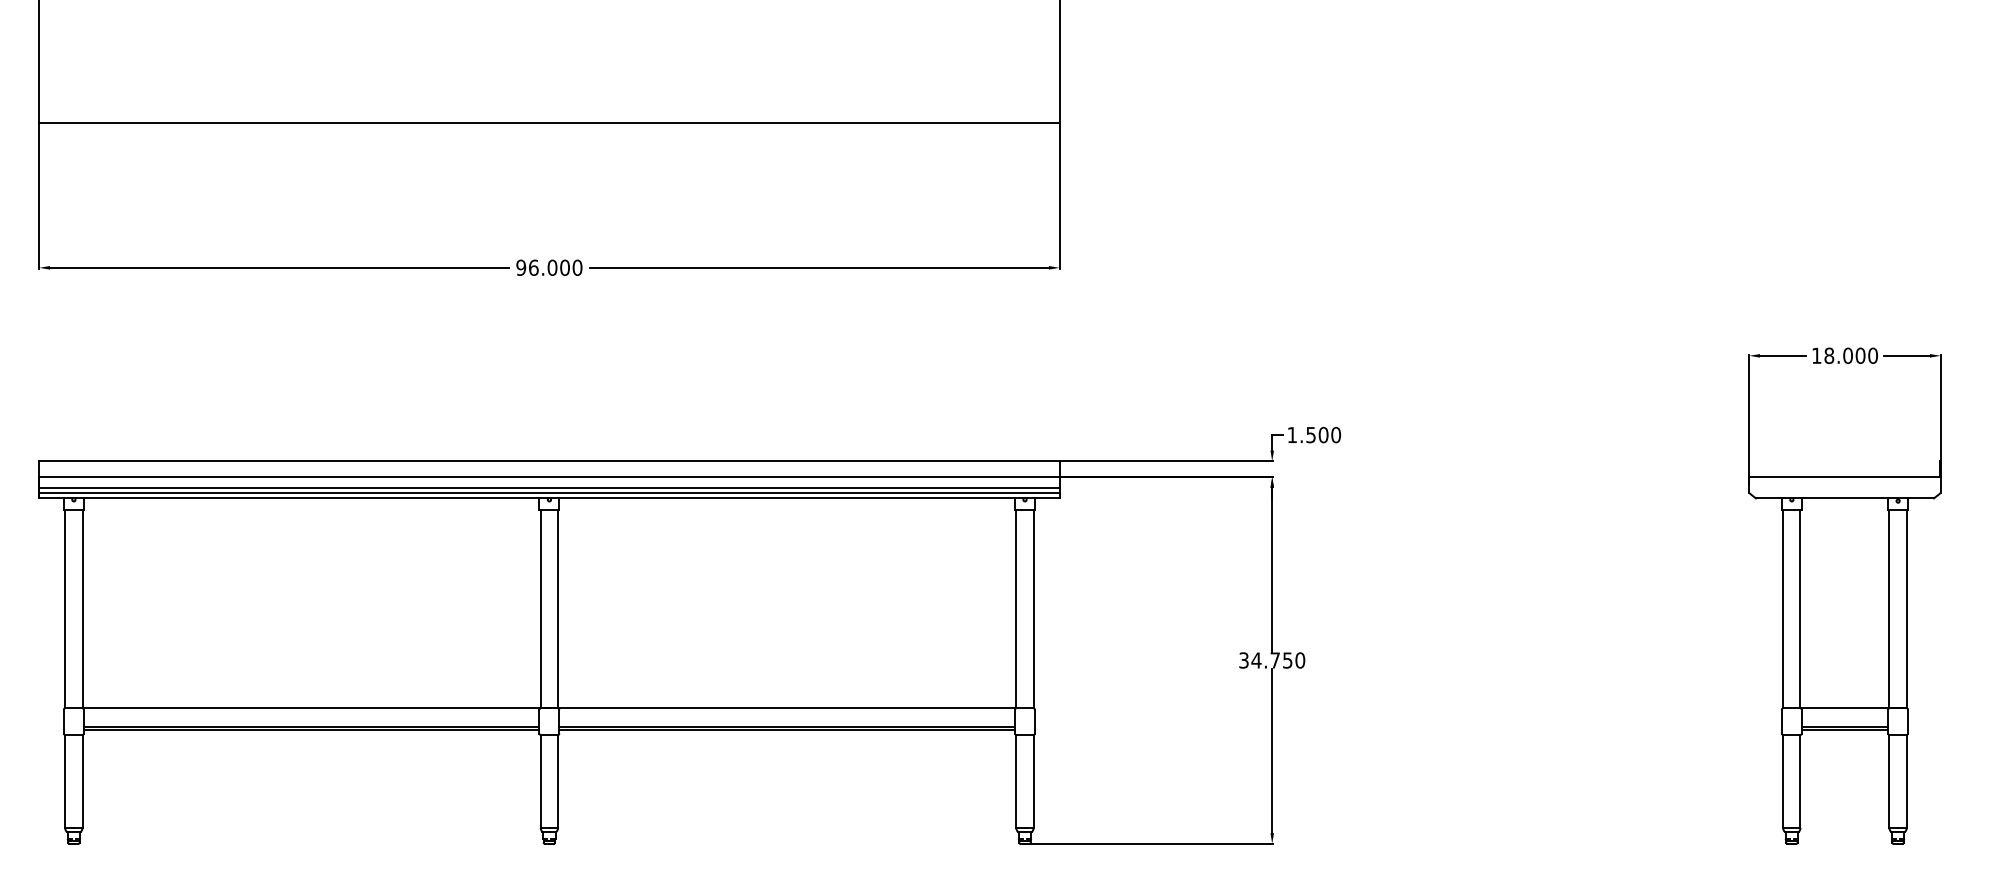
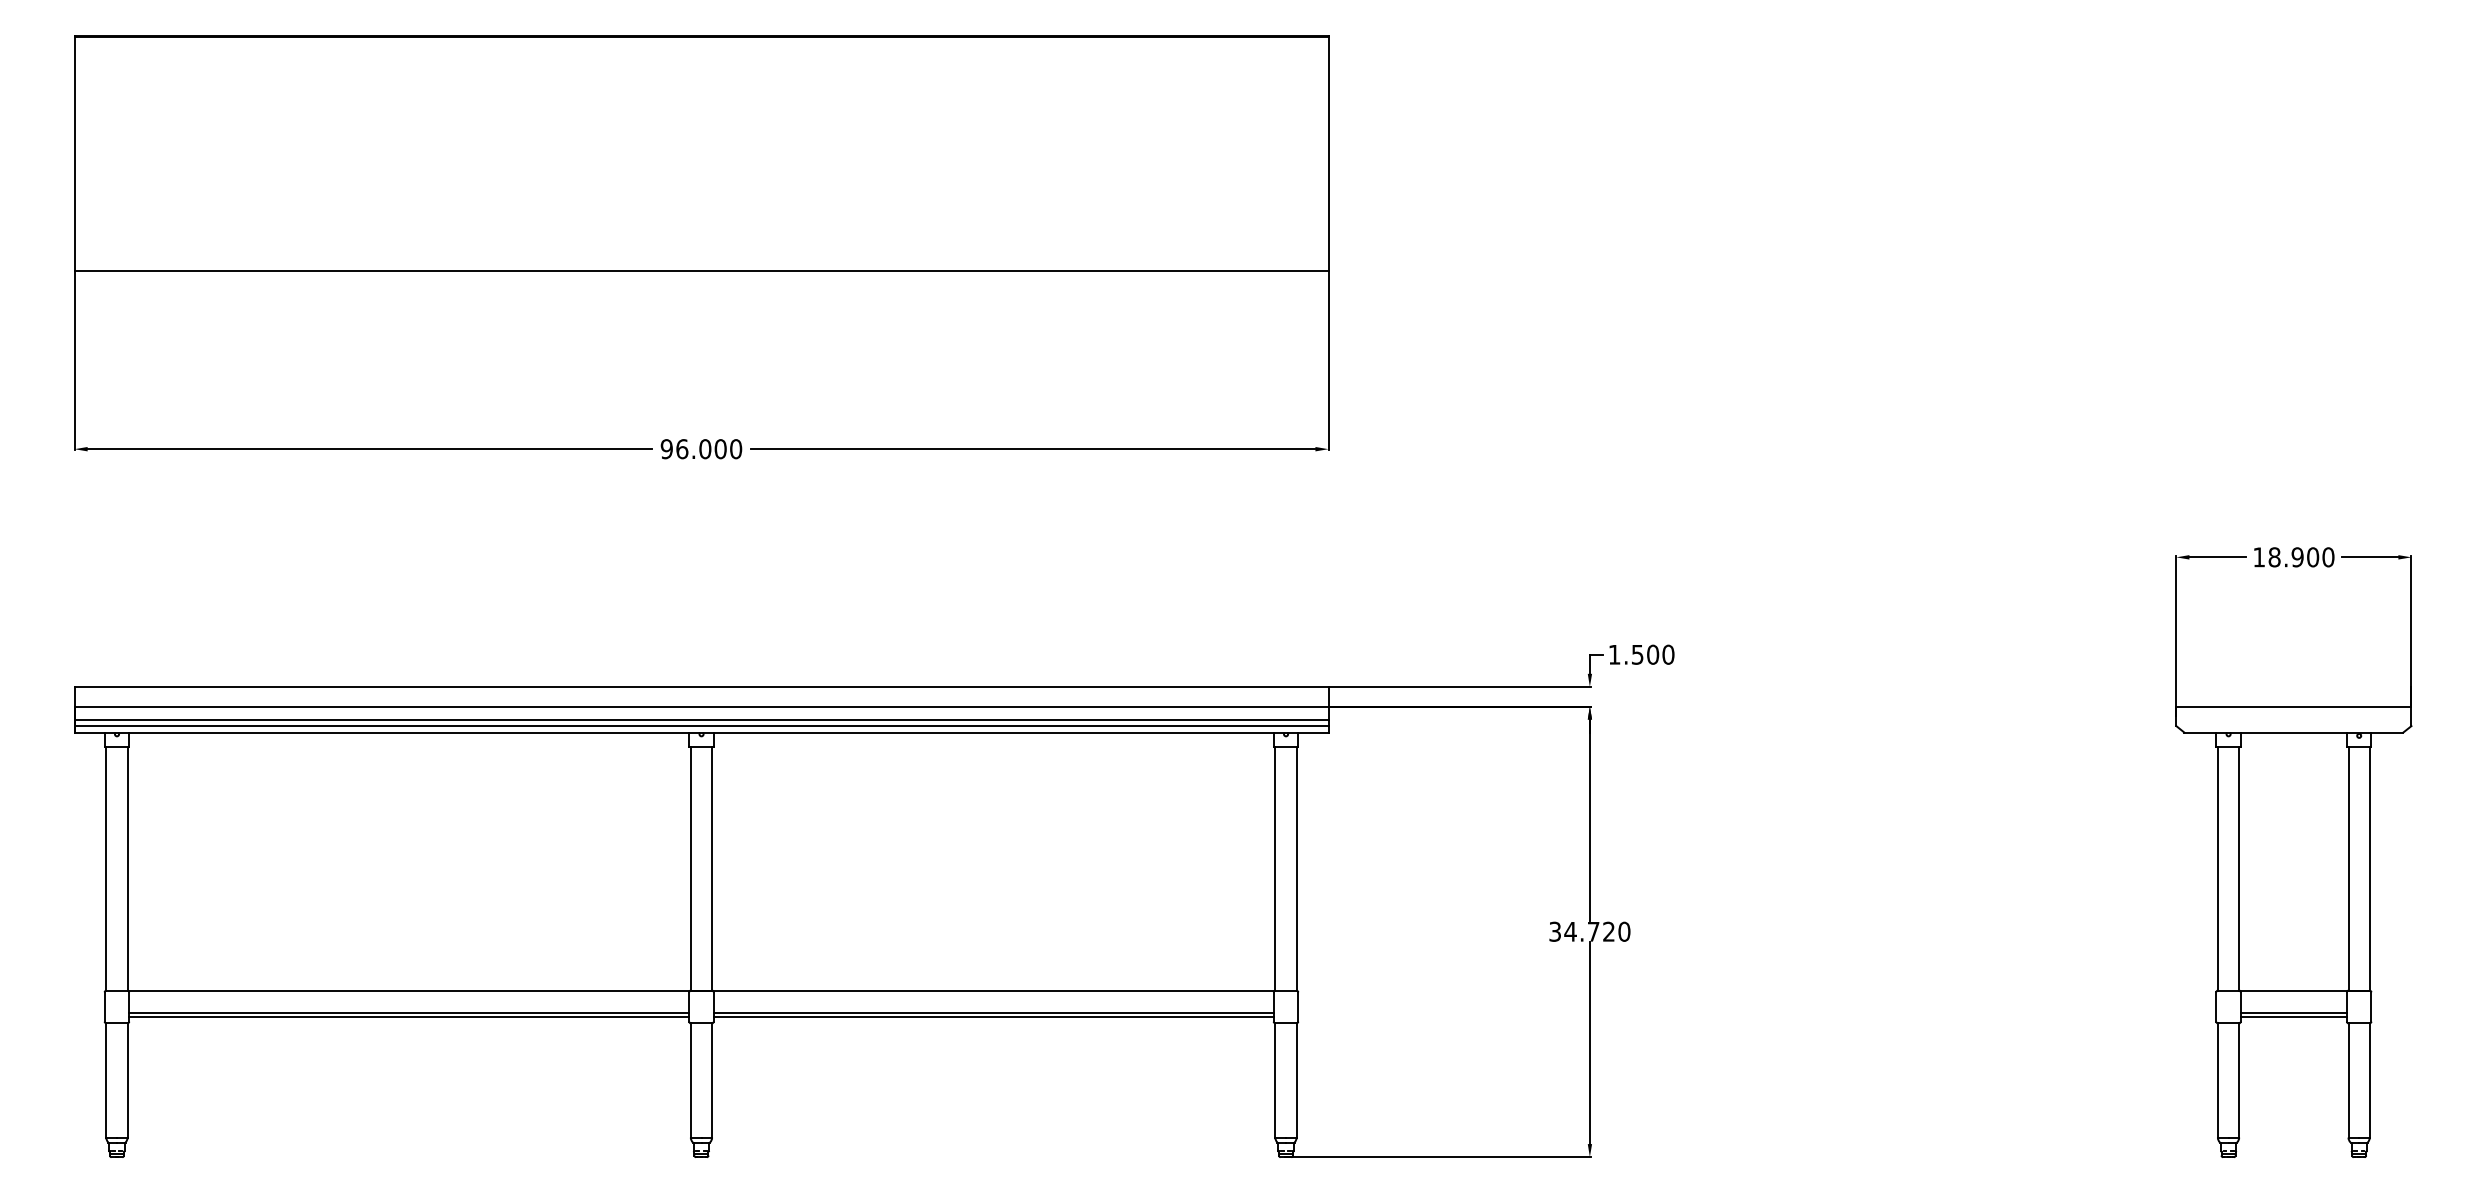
text: (1847, 355) -> (2297, 557), 18.000 -> 18.900
text: (1287, 660) -> (1608, 931), 34.750 -> 34.720

